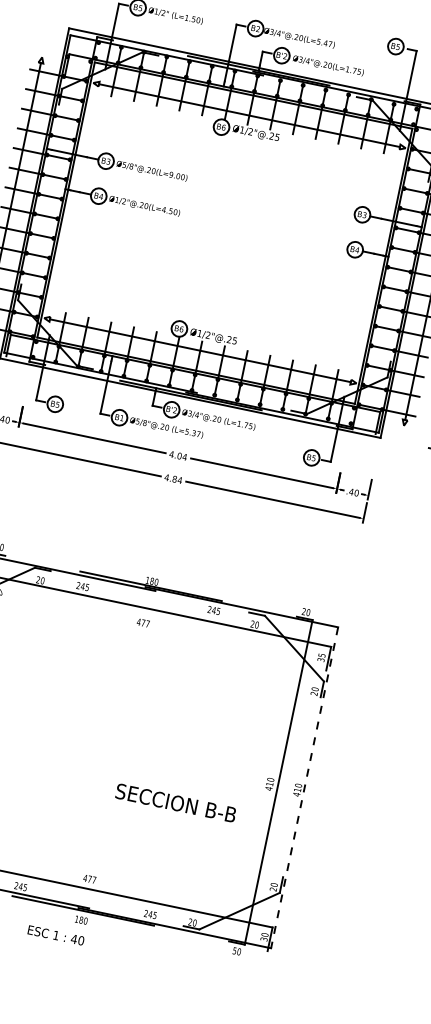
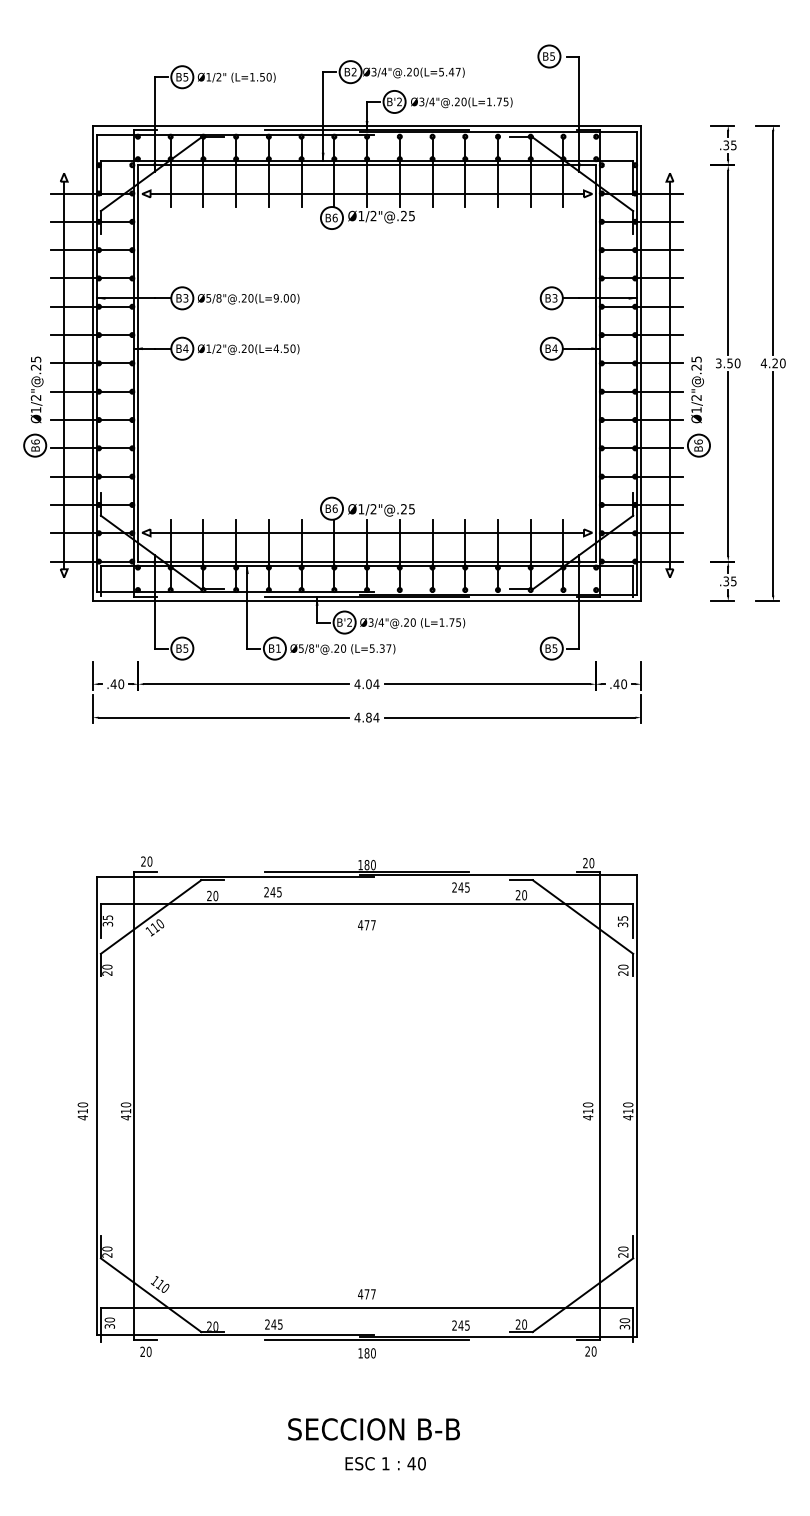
line: (304, 788) -> (637, 1106), dashed -> solid
text: (175, 803) -> (373, 1429), moved
text: (56, 935) -> (385, 1463), moved
text: (234, 950) -> (587, 1351), 50 -> 20

